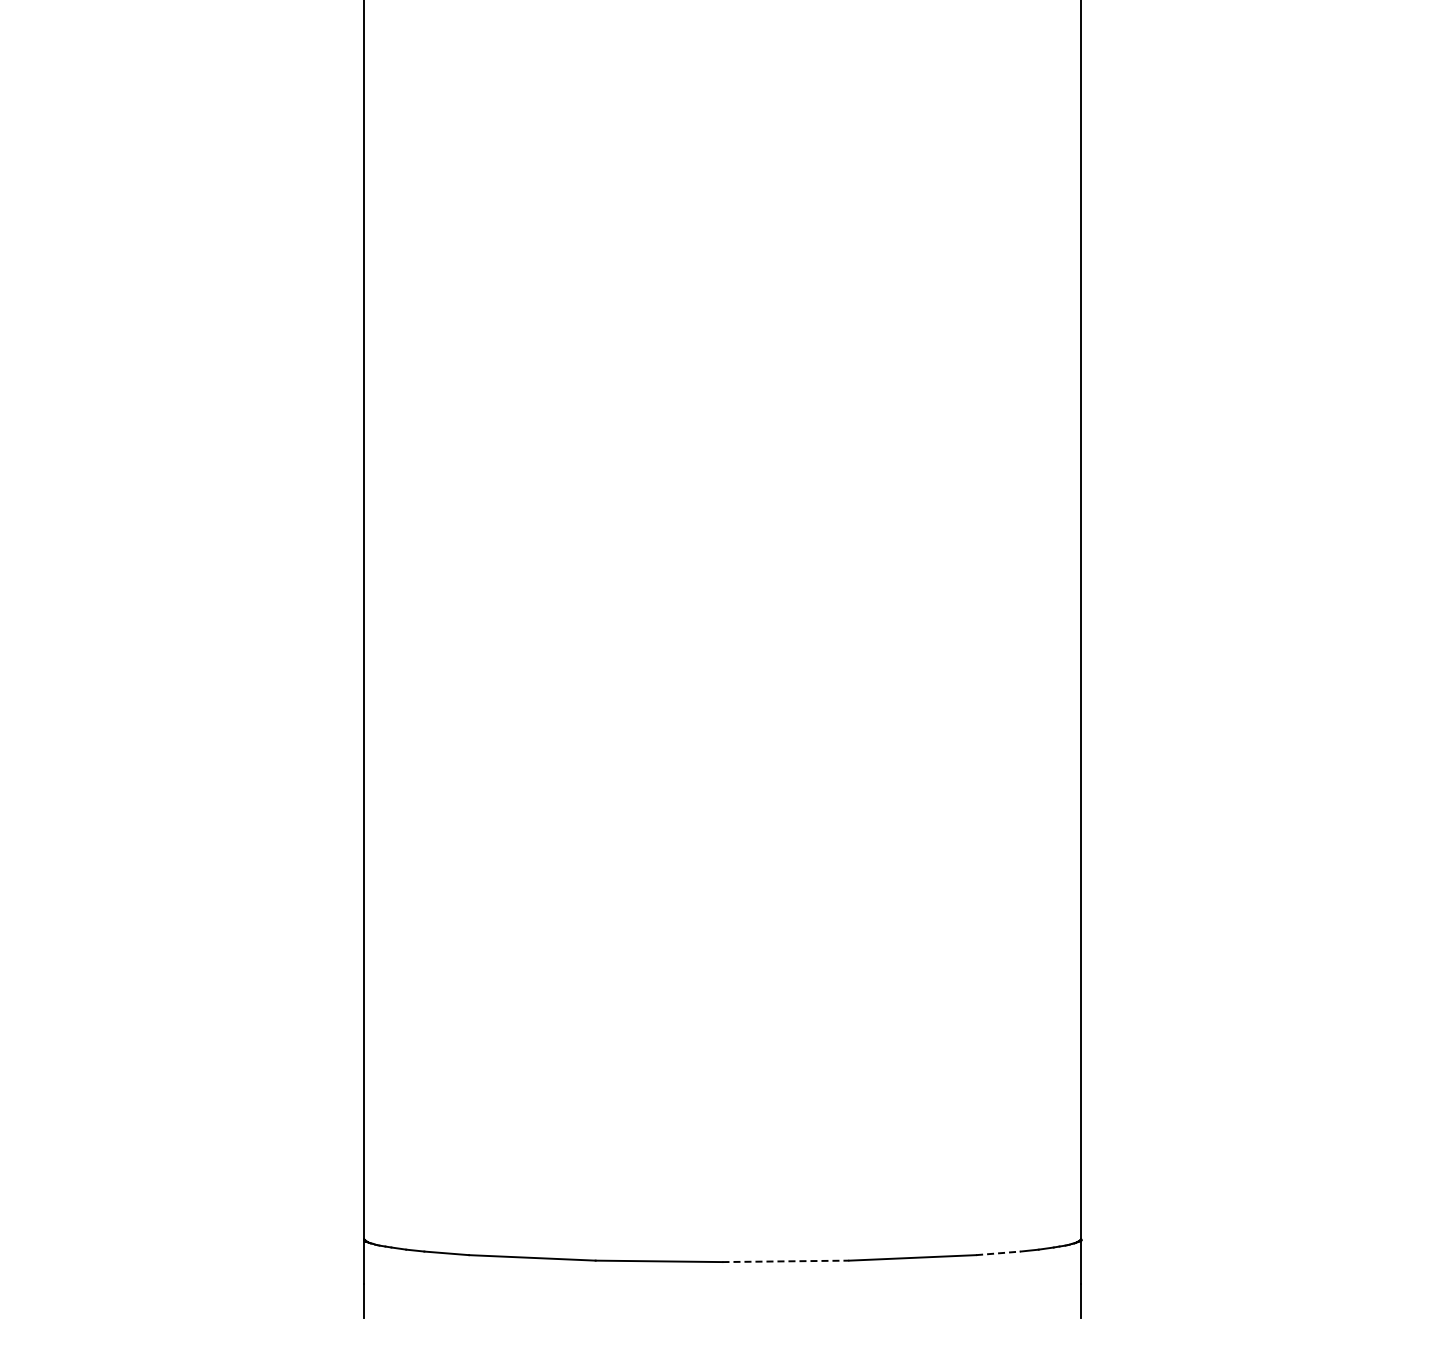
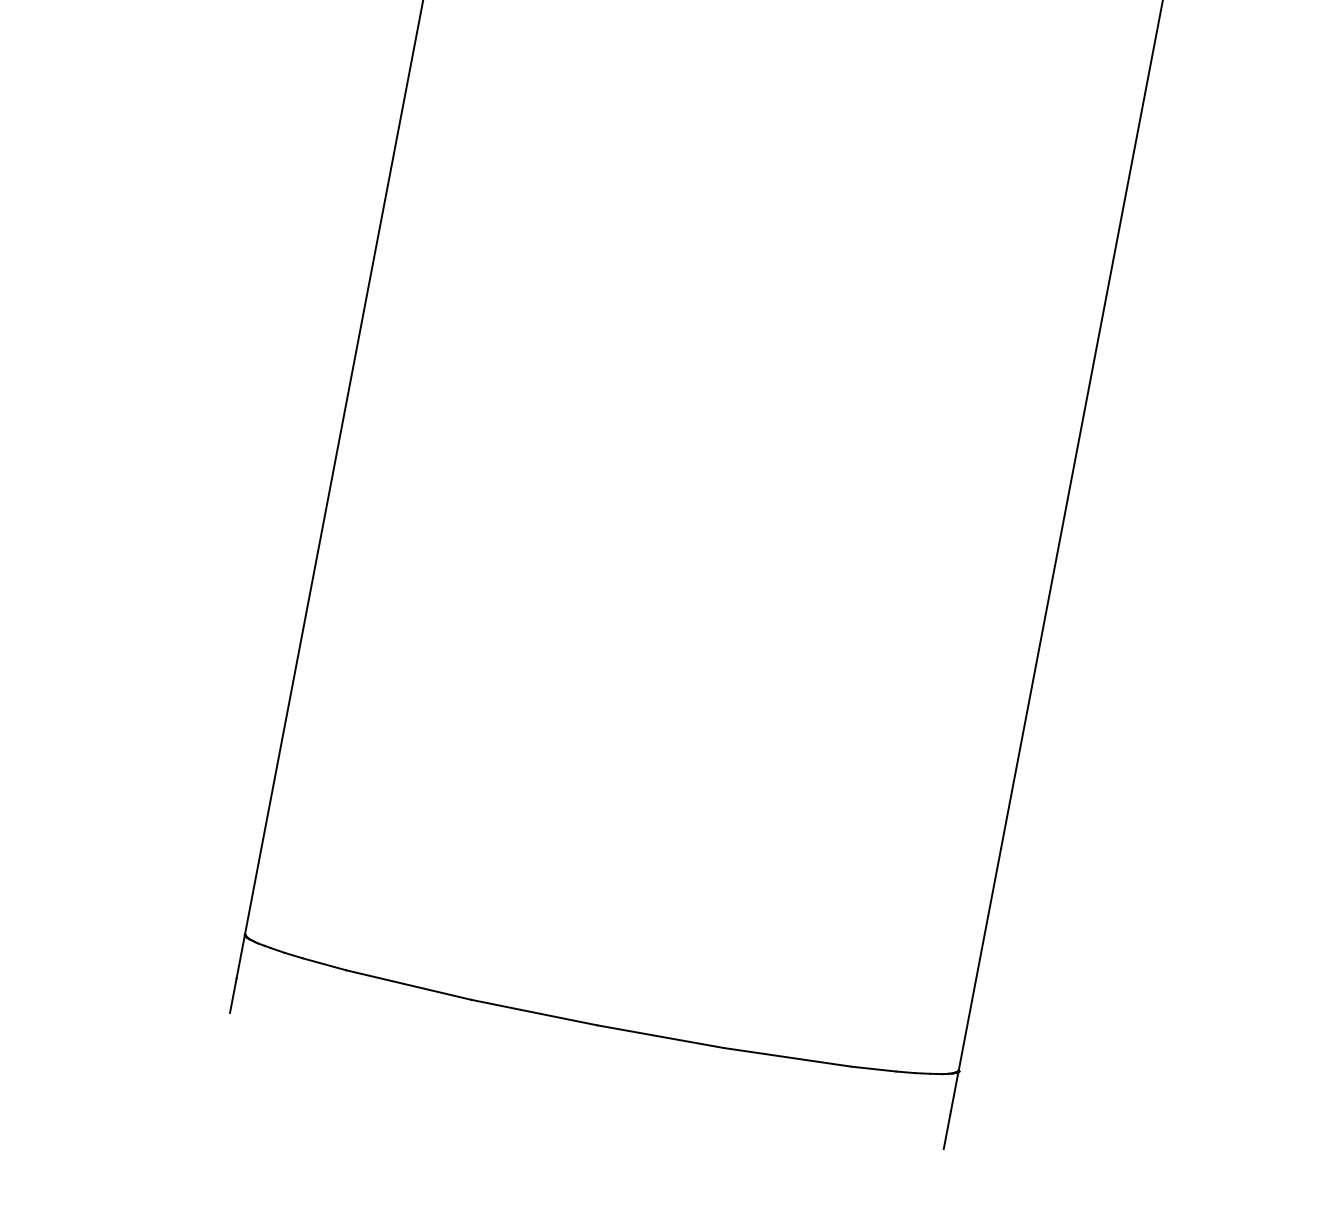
line: (998, 1253) -> (874, 1069), dashed -> solid
line: (786, 1261) -> (661, 1036), dashed -> solid

